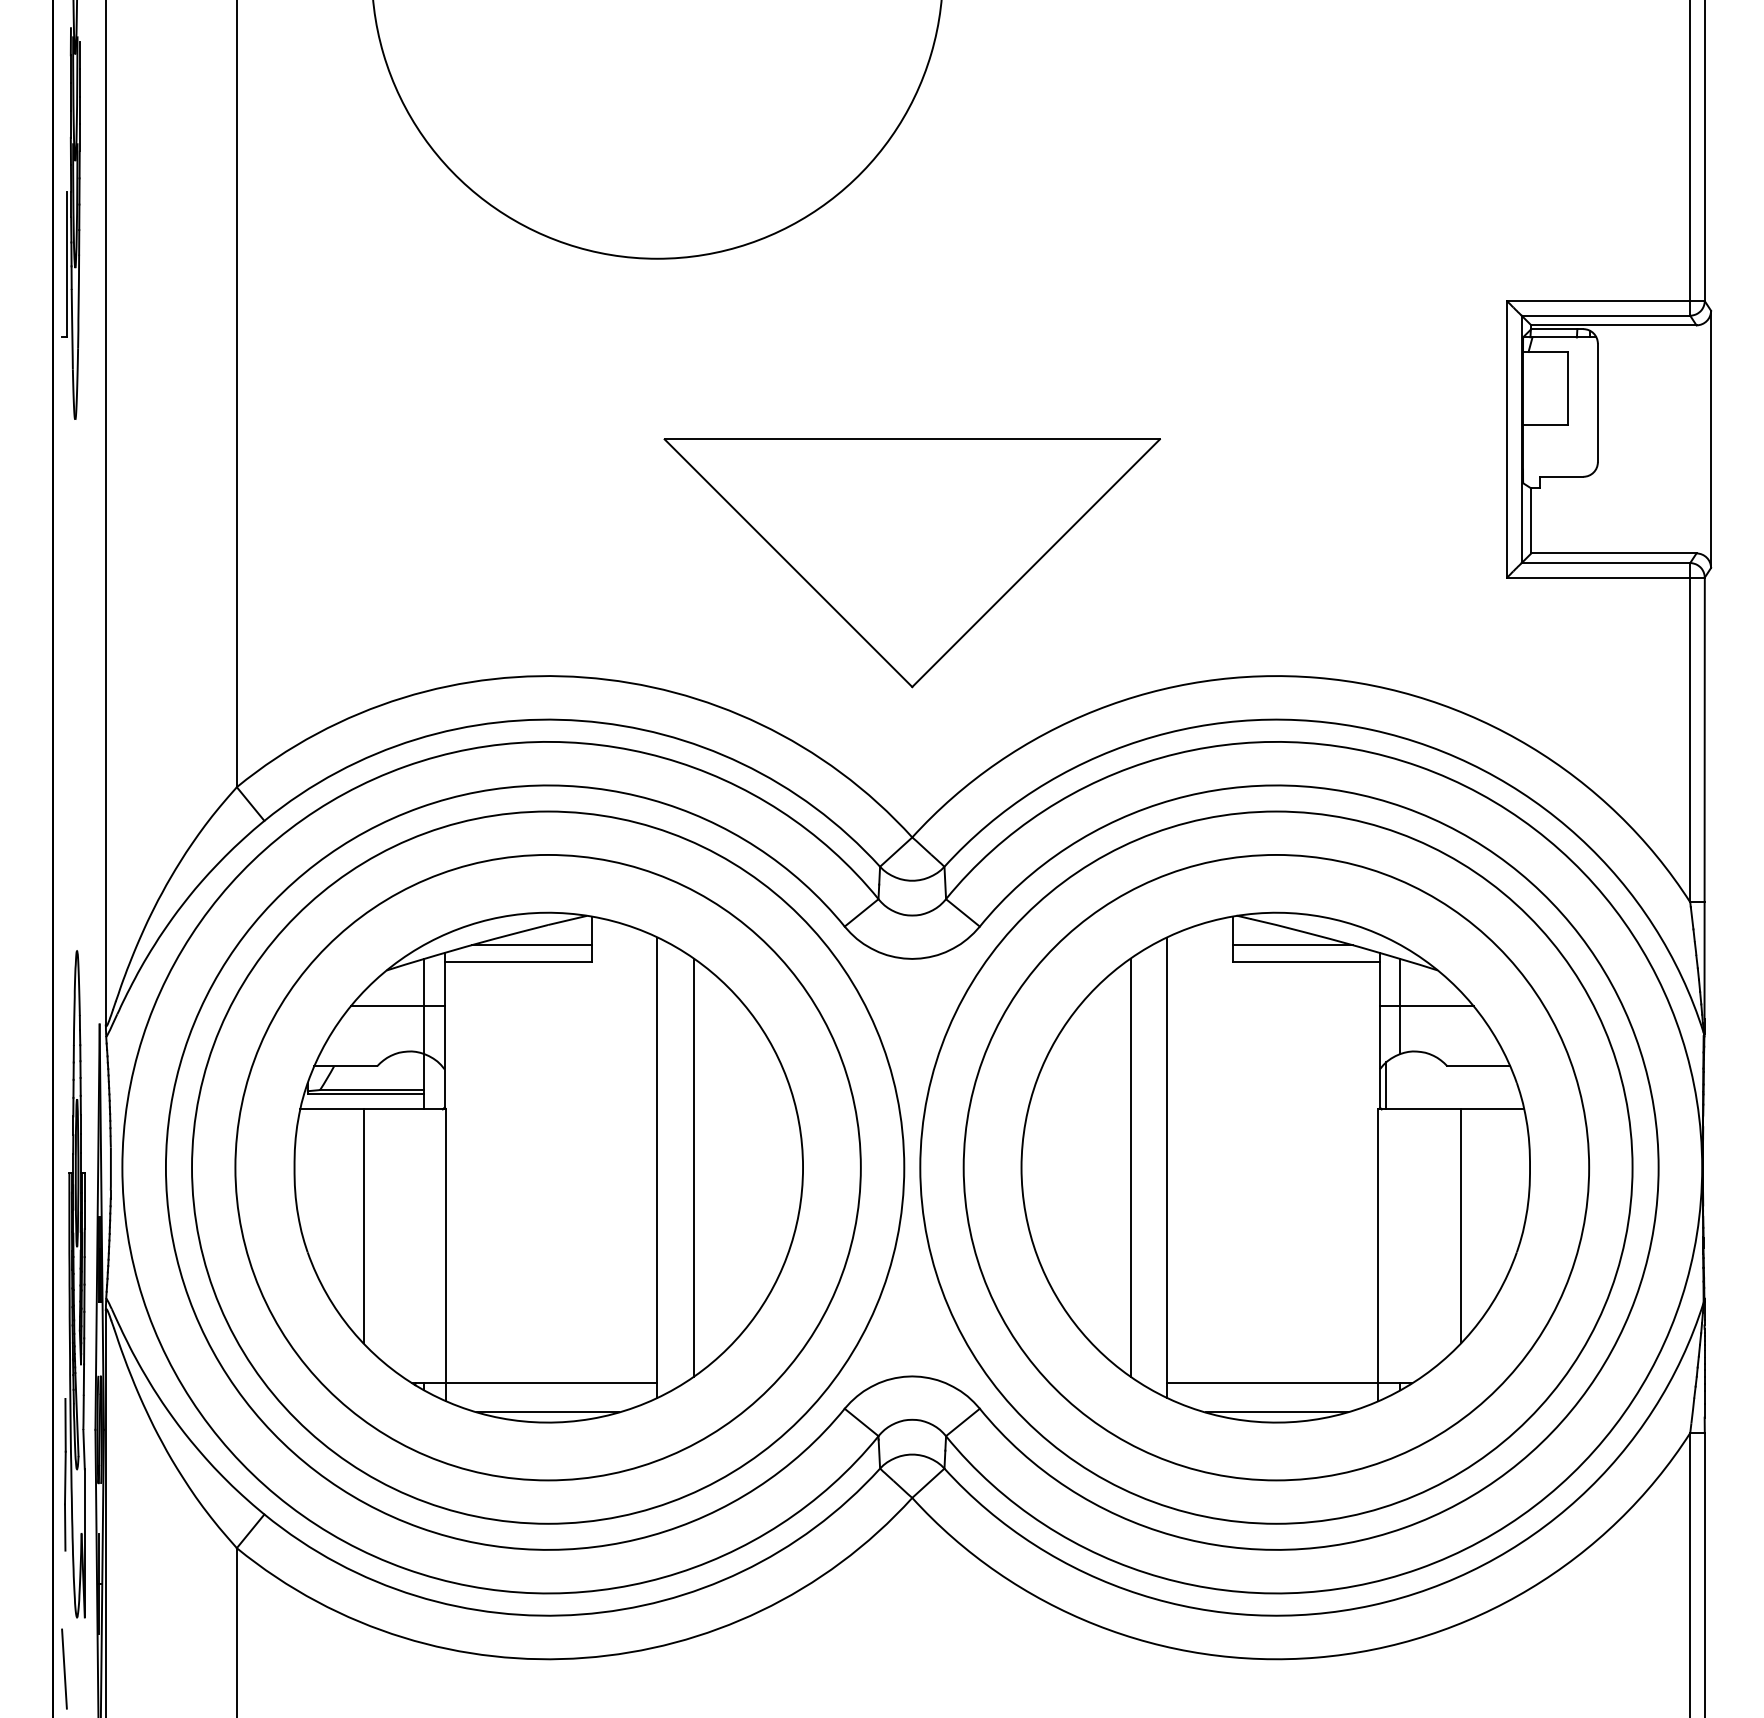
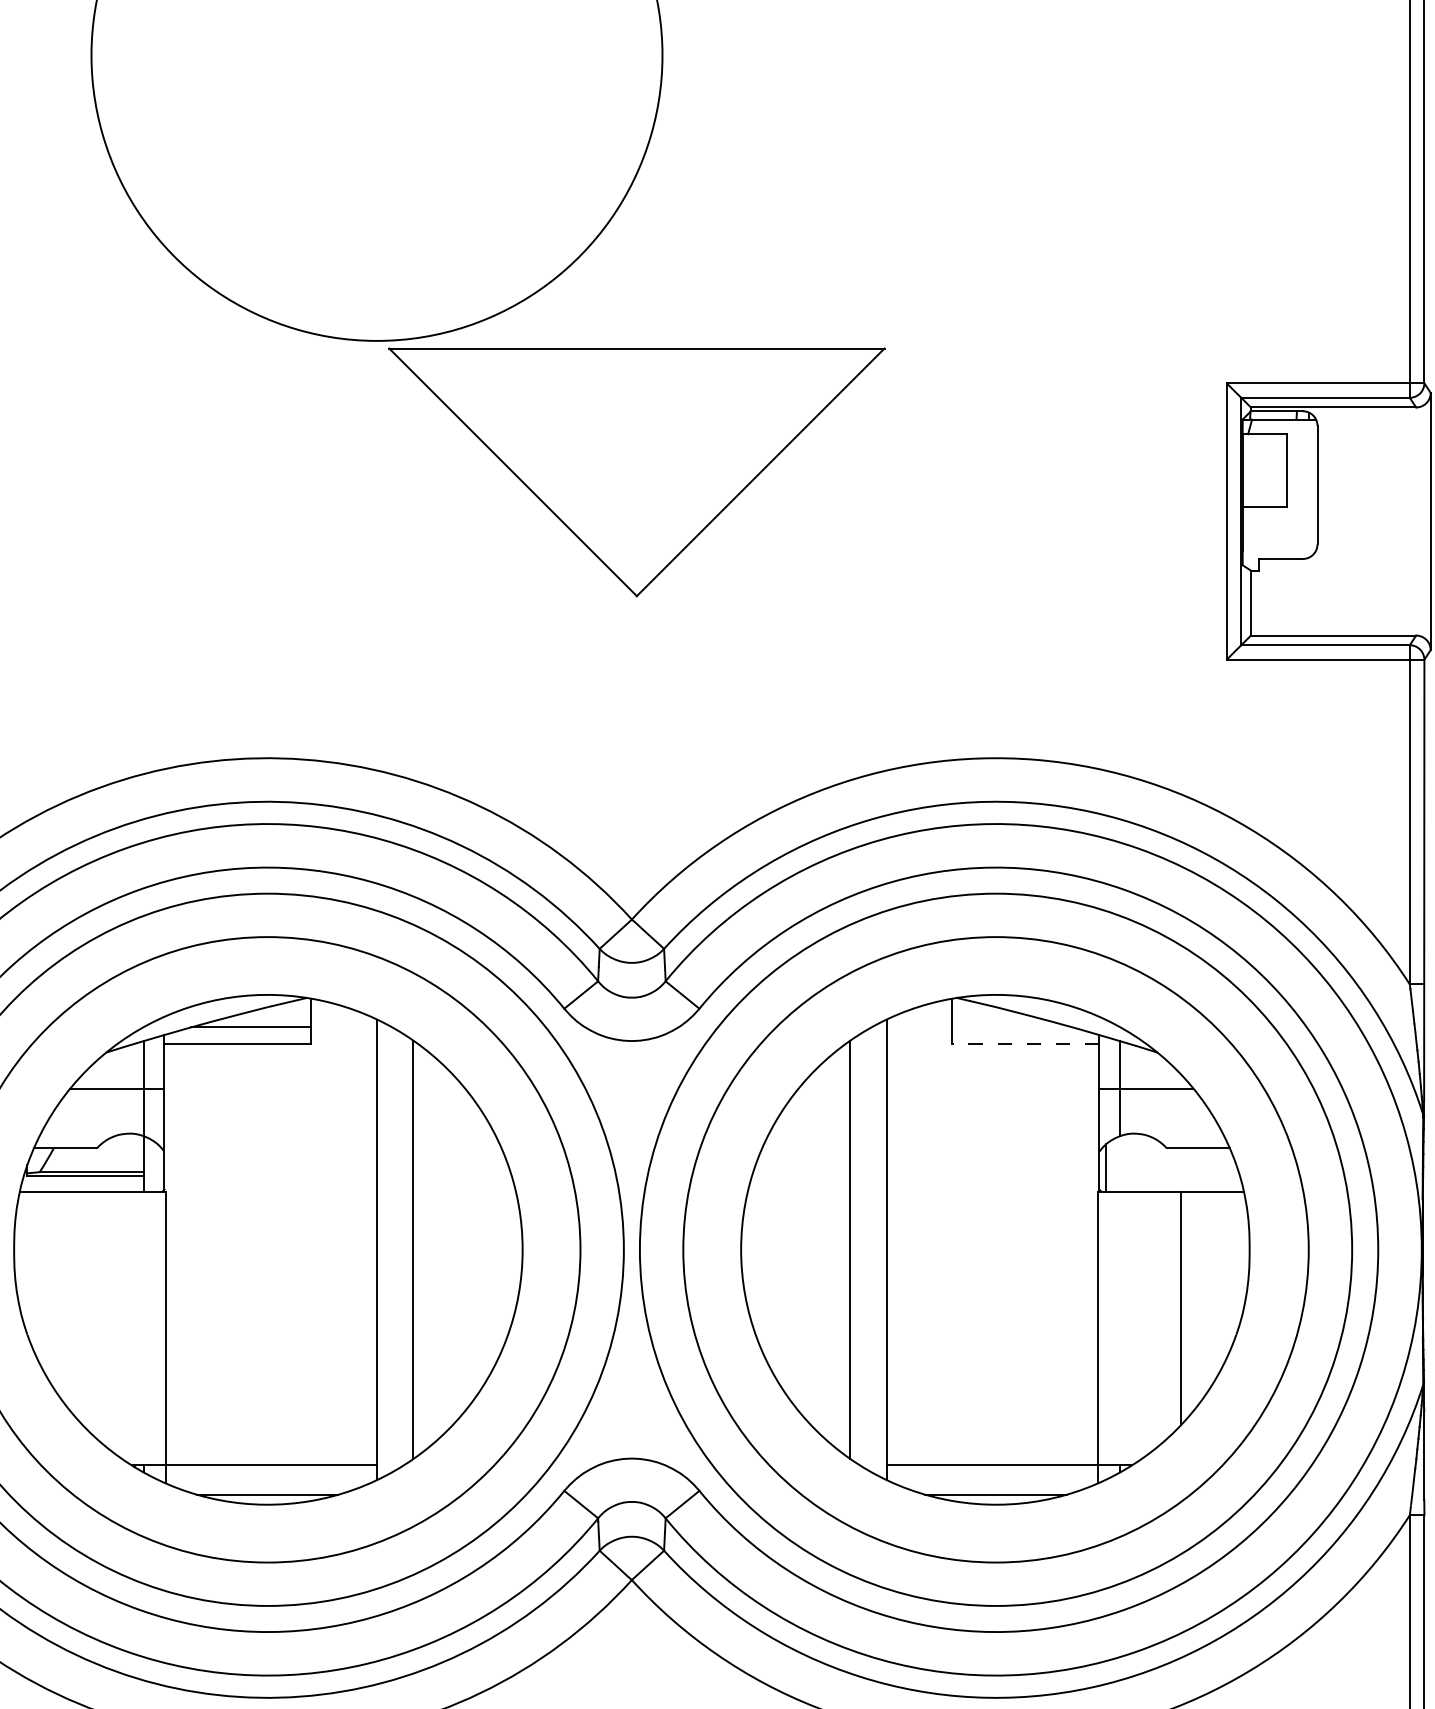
part: (911, 563) -> (636, 472), moved
line: (1292, 945) -> (1012, 1027), removed
line: (1306, 962) -> (1026, 1044), solid -> dashed
line: (363, 1226) -> (83, 1308), removed

